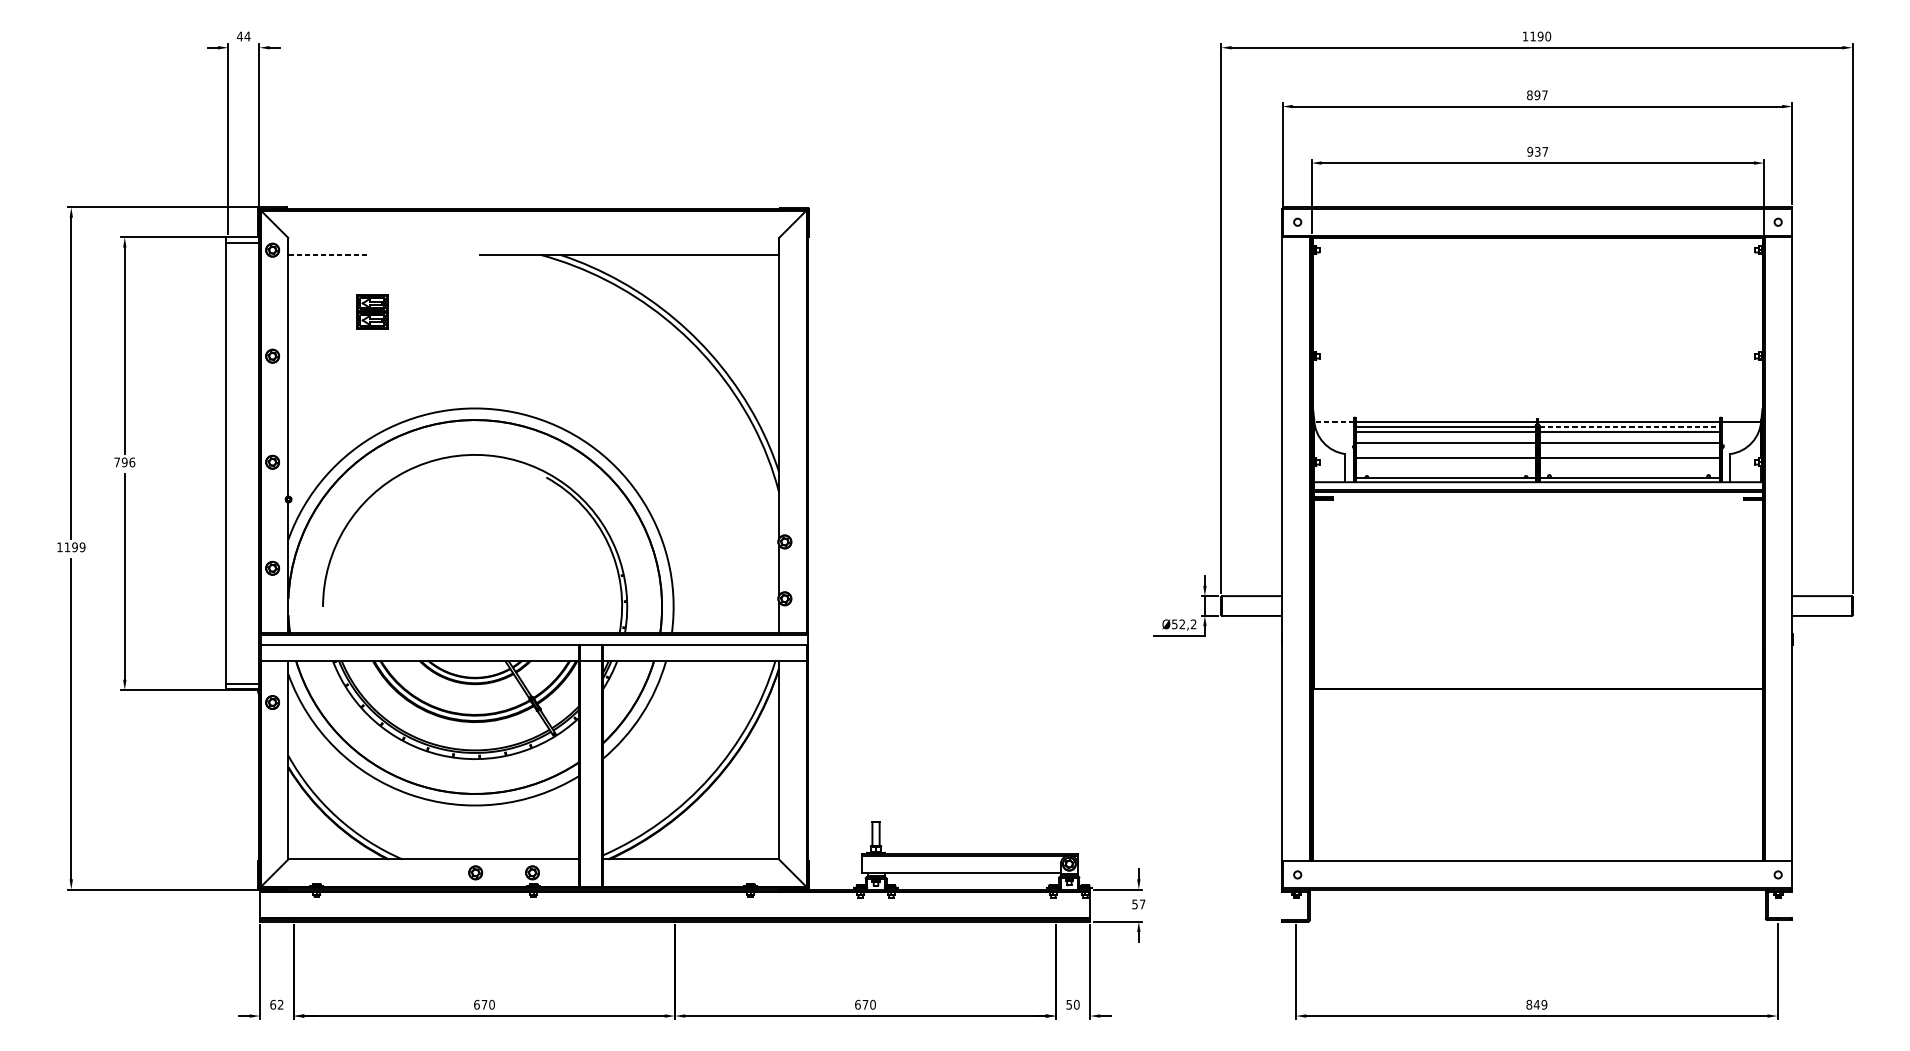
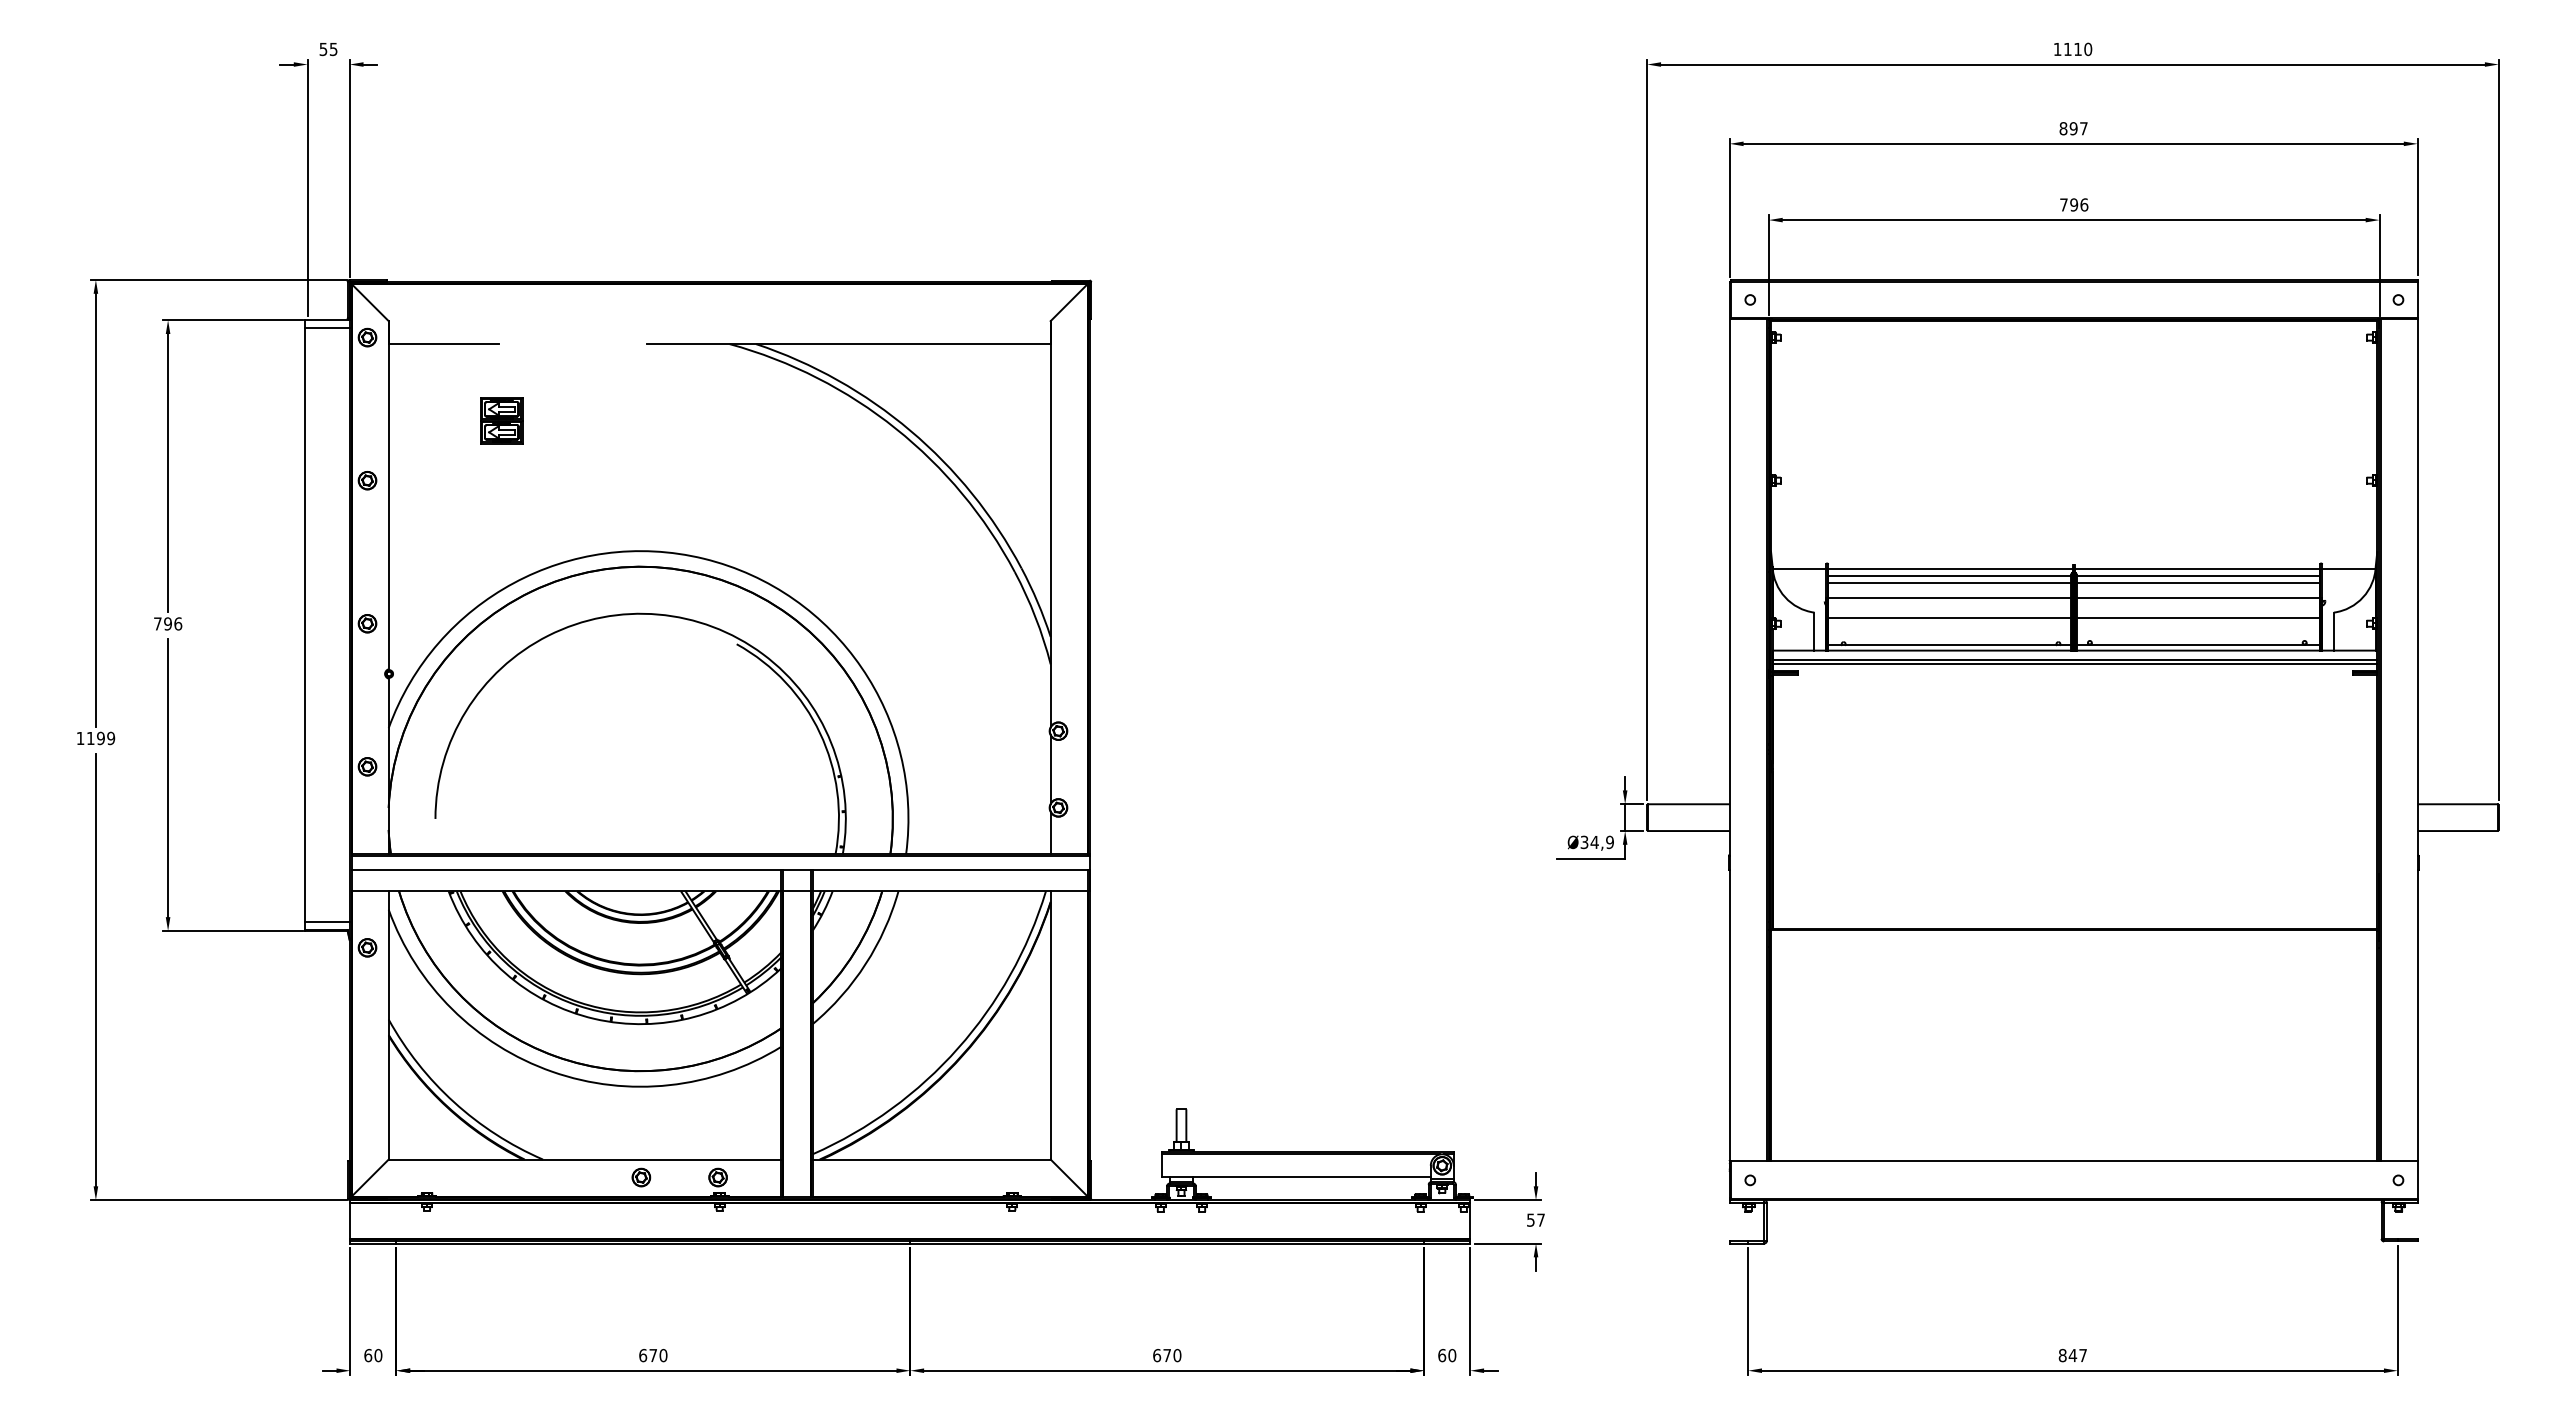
text: (243, 36) -> (328, 49), 44 -> 55
text: (1540, 36) -> (2077, 49), 1190 -> 1110
text: (1538, 151) -> (2074, 204), 937 -> 796
line: (328, 255) -> (443, 344), dashed -> solid
line: (1334, 421) -> (1799, 568), dashed -> solid
line: (1629, 427) -> (2198, 576), dashed -> solid
text: (1184, 624) -> (1597, 842), Ø52,2 -> Ø34,9
text: (280, 1004) -> (378, 1355), 62 -> 60
text: (1069, 1004) -> (1442, 1355), 50 -> 60
text: (1544, 1004) -> (2083, 1355), 849 -> 847

